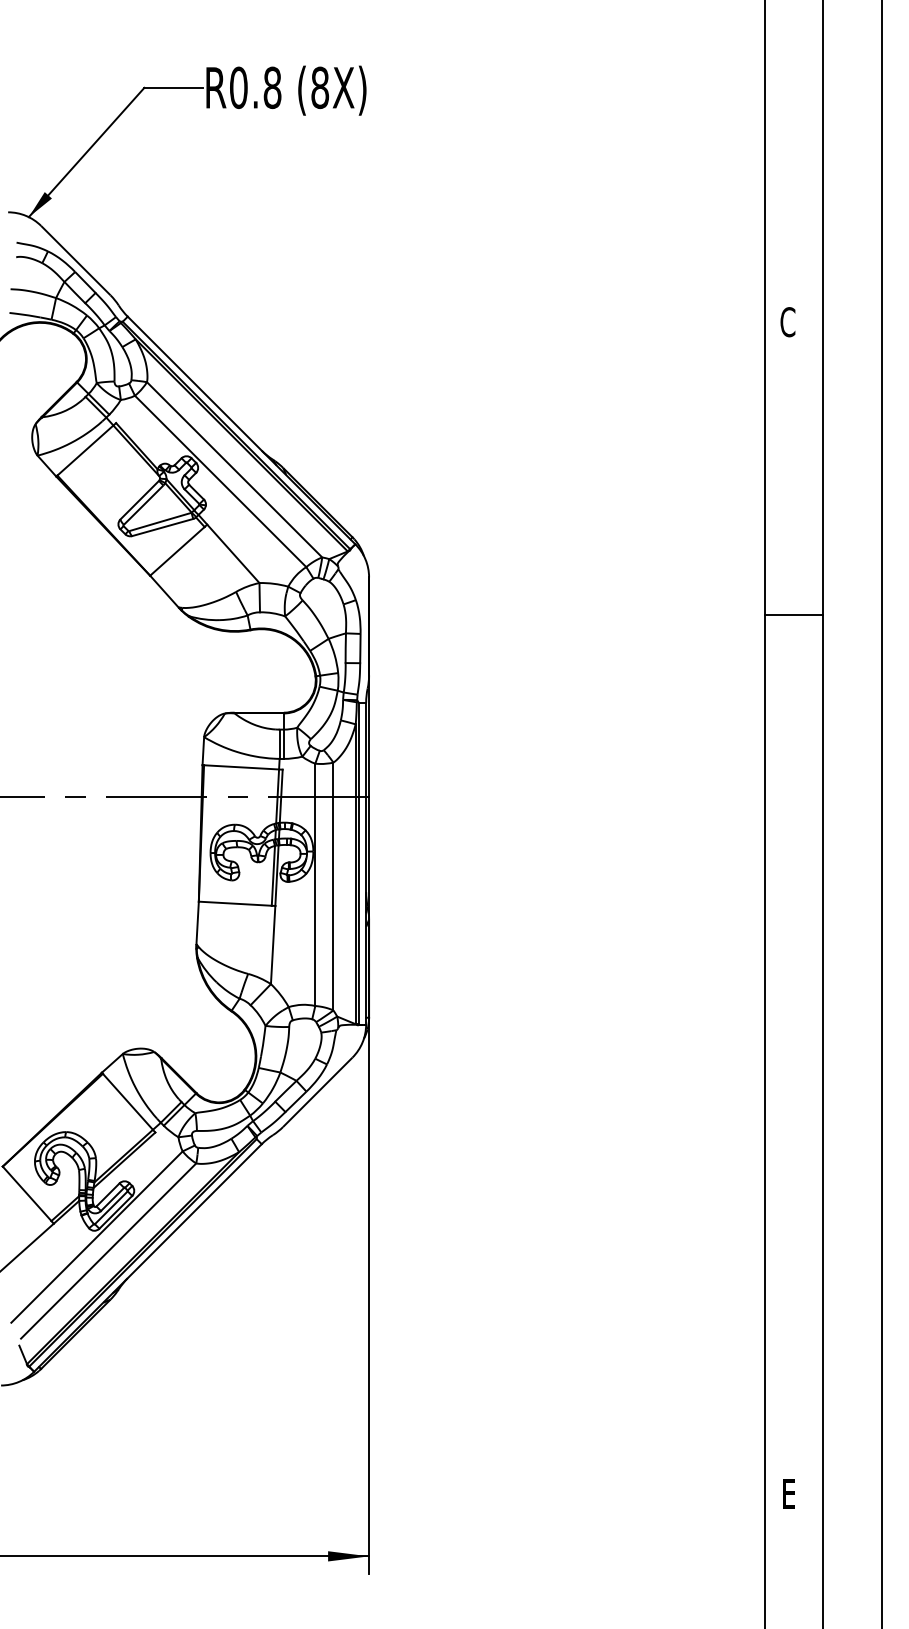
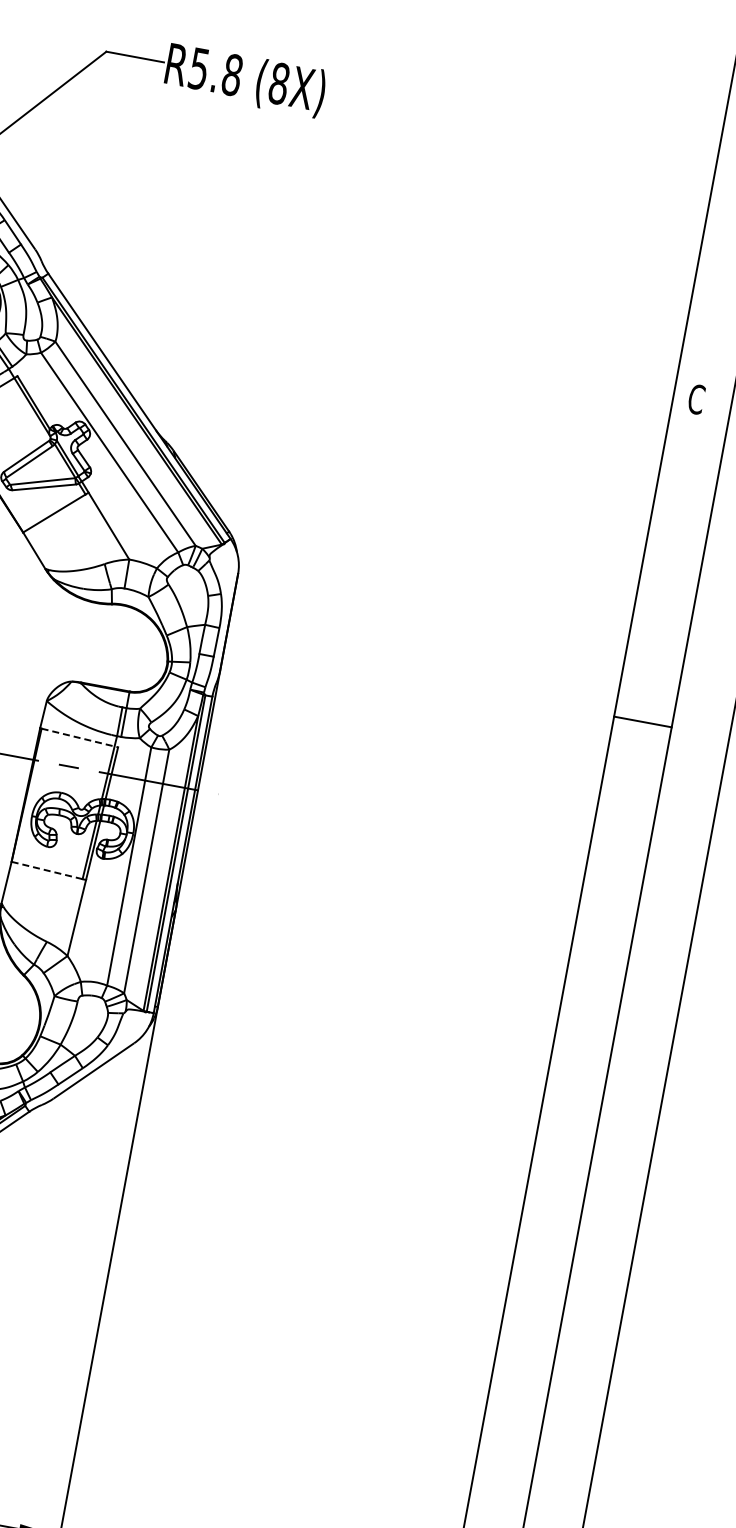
text: (238, 87) -> (198, 68), R0.8 -> R5.8
line: (793, 615) -> (642, 722), moved
line: (243, 767) -> (79, 738), solid -> dashed
line: (235, 903) -> (47, 870), solid -> dashed

